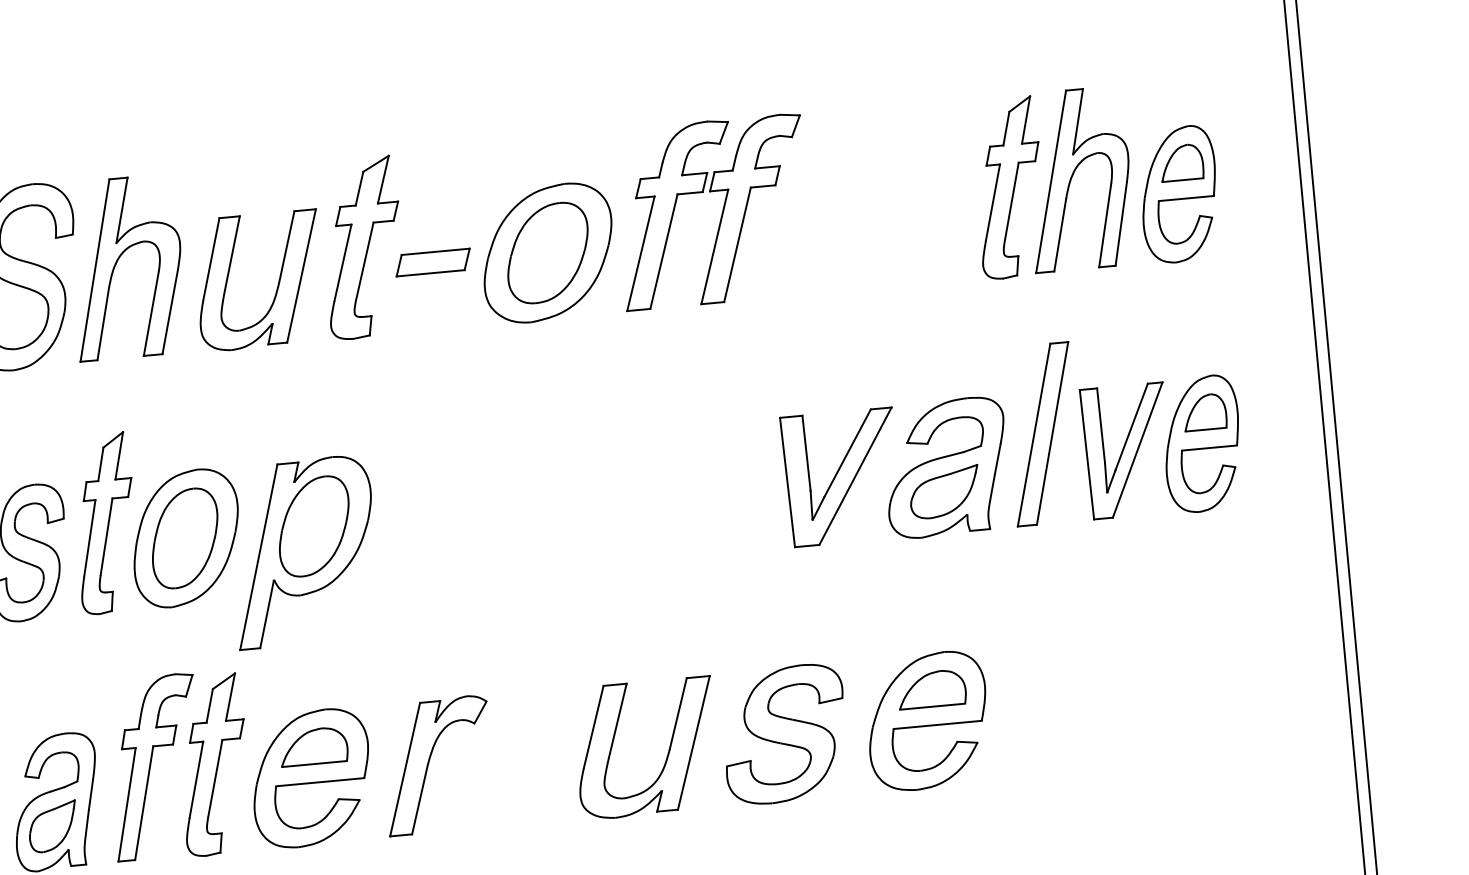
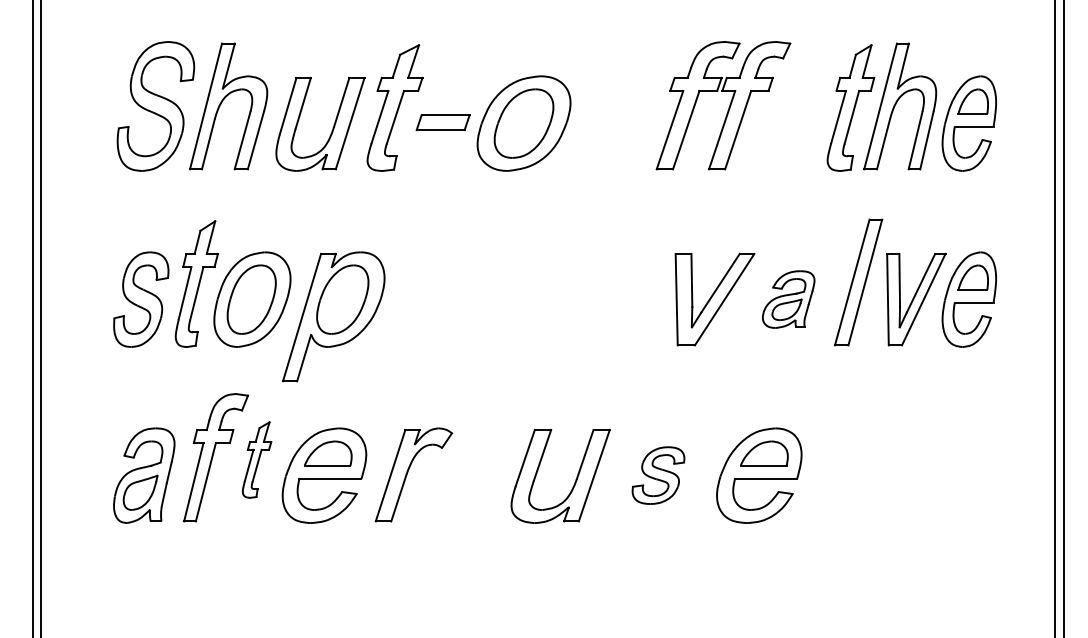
part: (713, 211) -> (723, 105), moved
part: (945, 467) -> (788, 299), size x0.6
part: (784, 734) -> (658, 475), size x0.6
part: (212, 764) -> (256, 459), size x0.6

